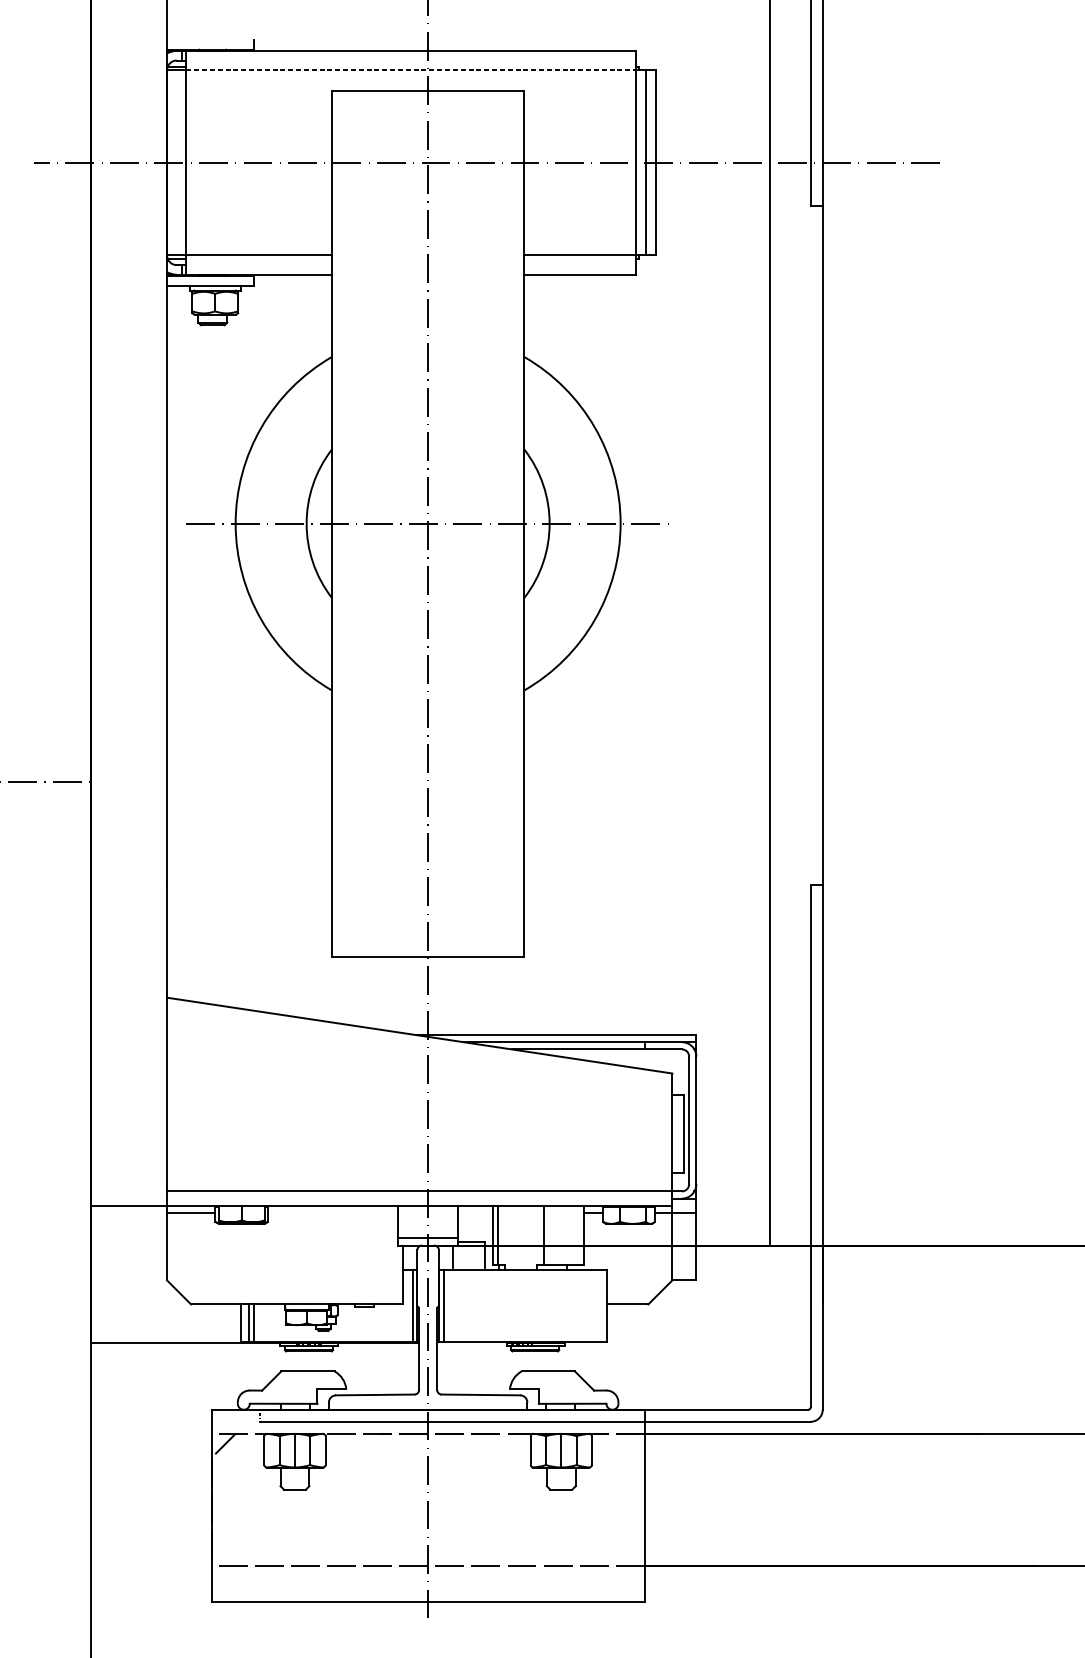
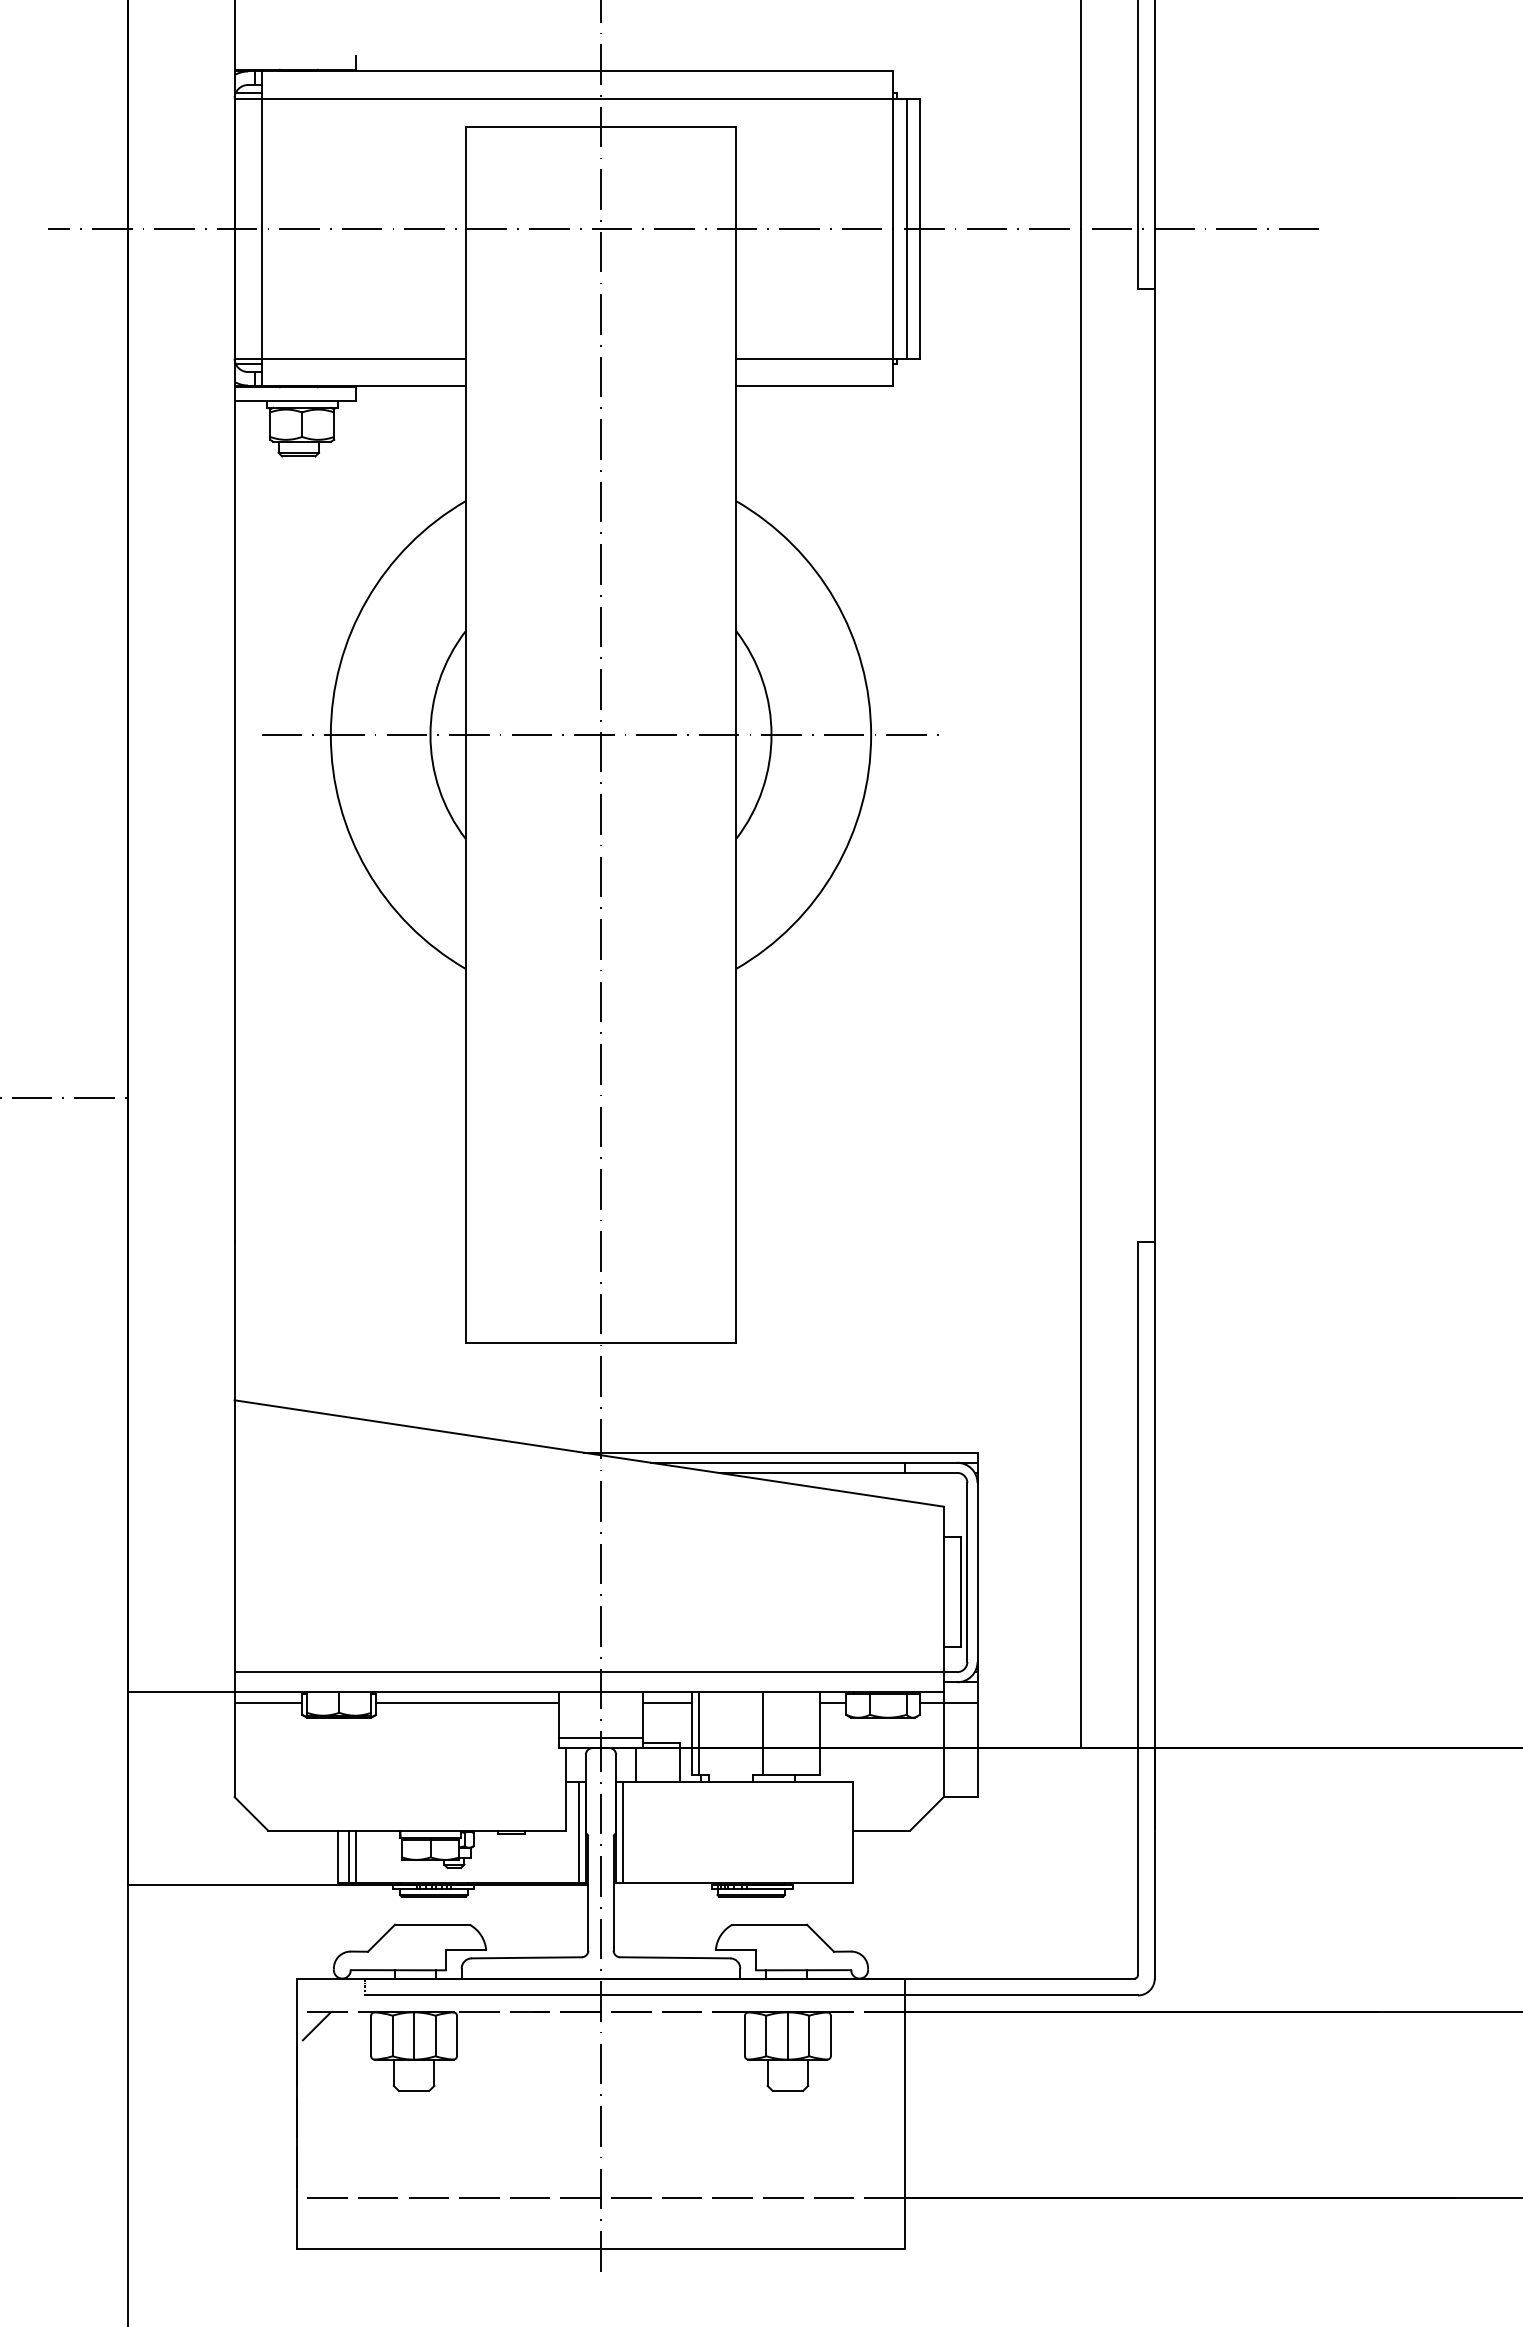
line: (411, 70) -> (577, 98), dashed -> solid
line: (333, 1213) -> (467, 1702), added
line: (475, 1213) -> (667, 1702), added

